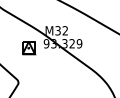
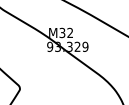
part: (29, 48) -> (31, 51), removed

